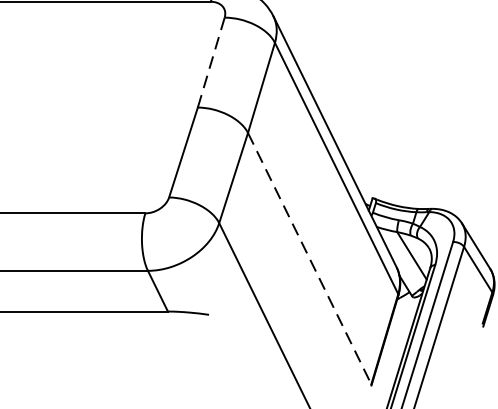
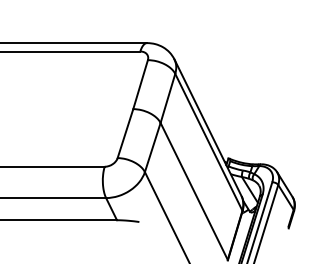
line: (211, 62) -> (140, 84), dashed -> solid
line: (310, 258) -> (194, 191), dashed -> solid

